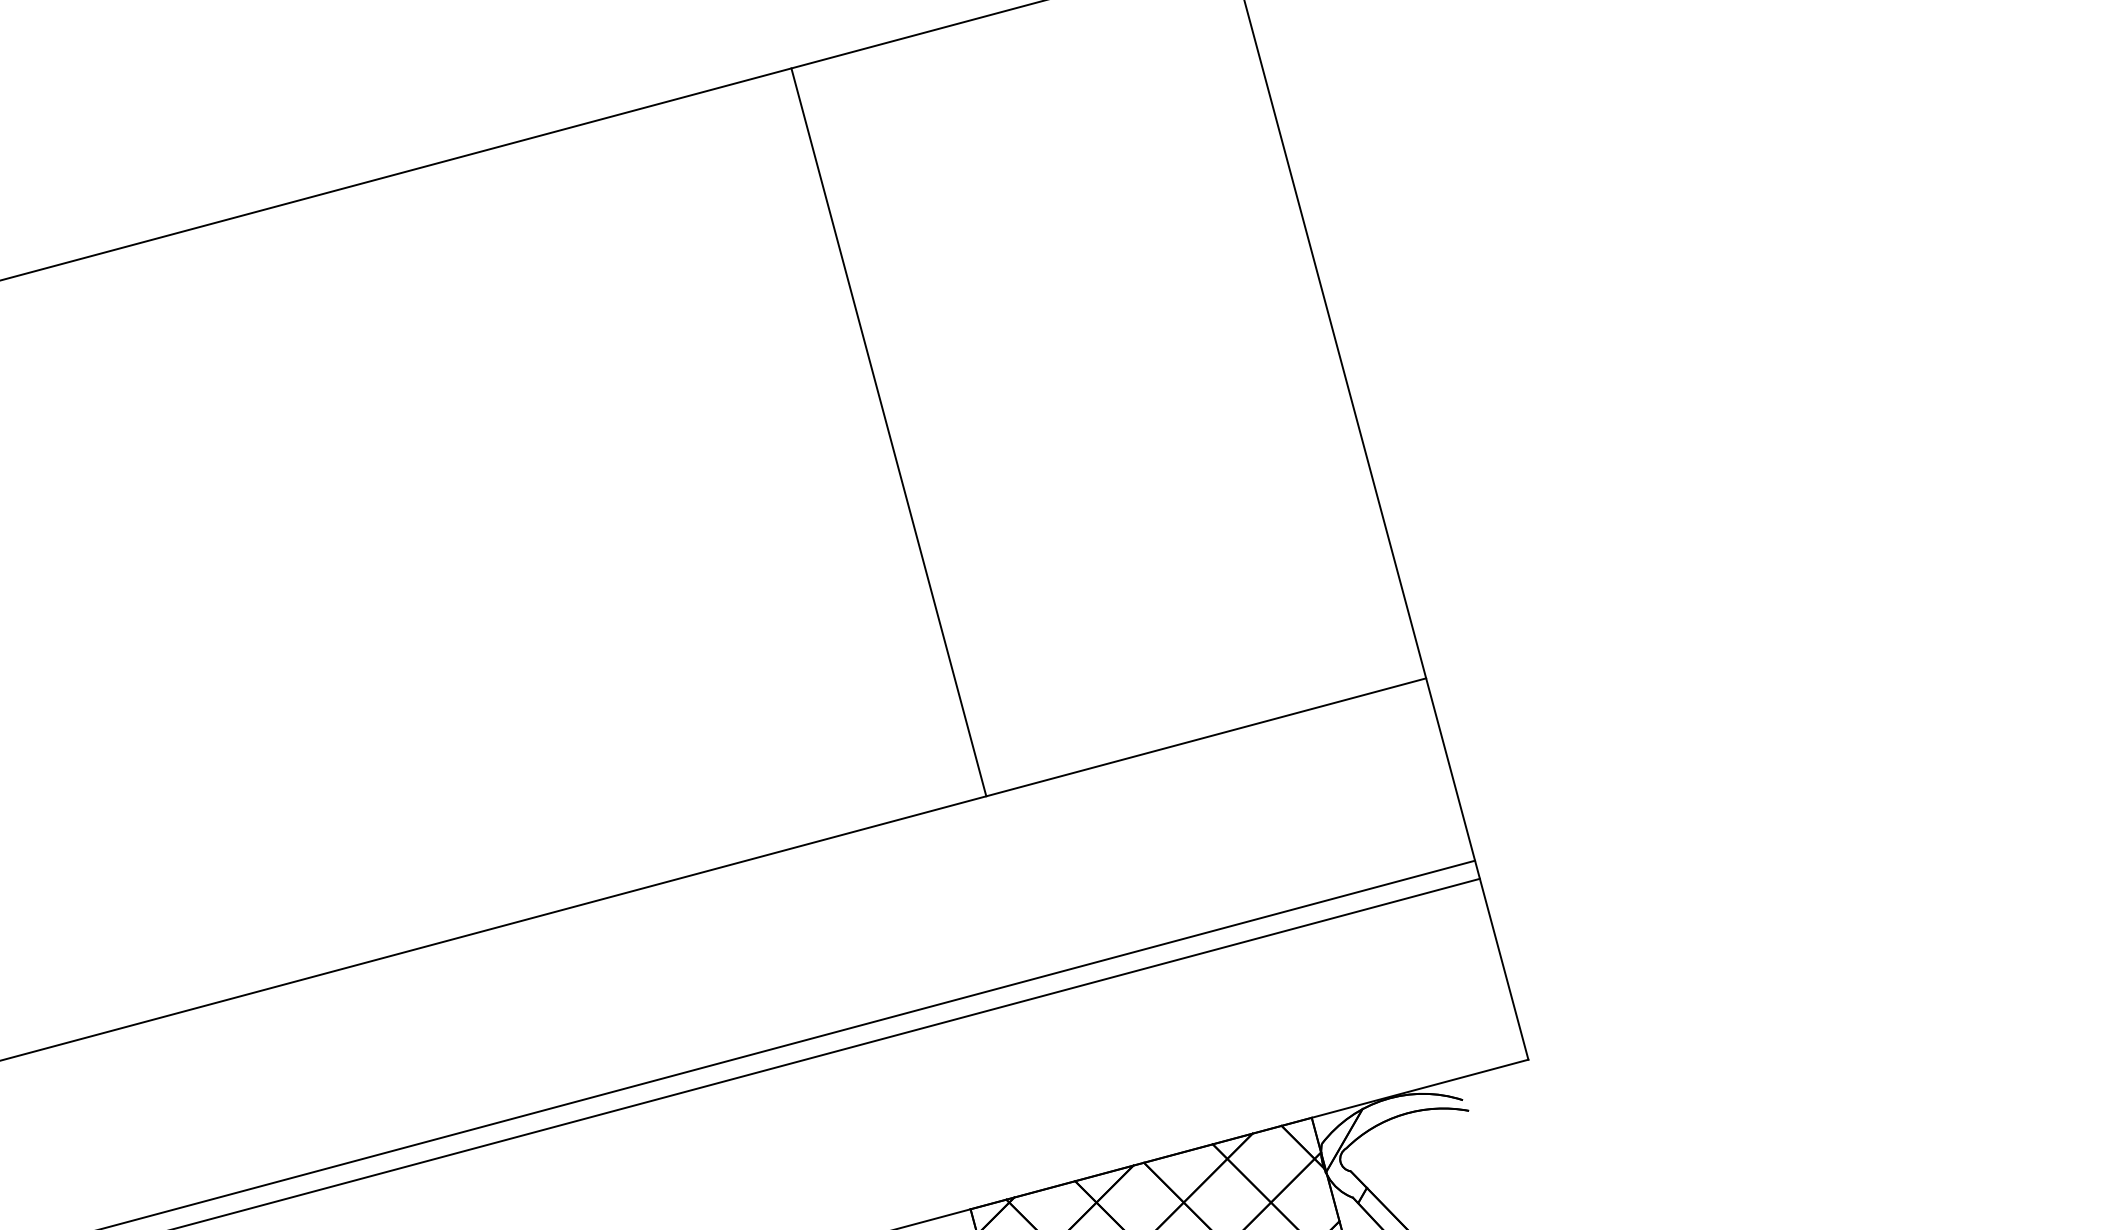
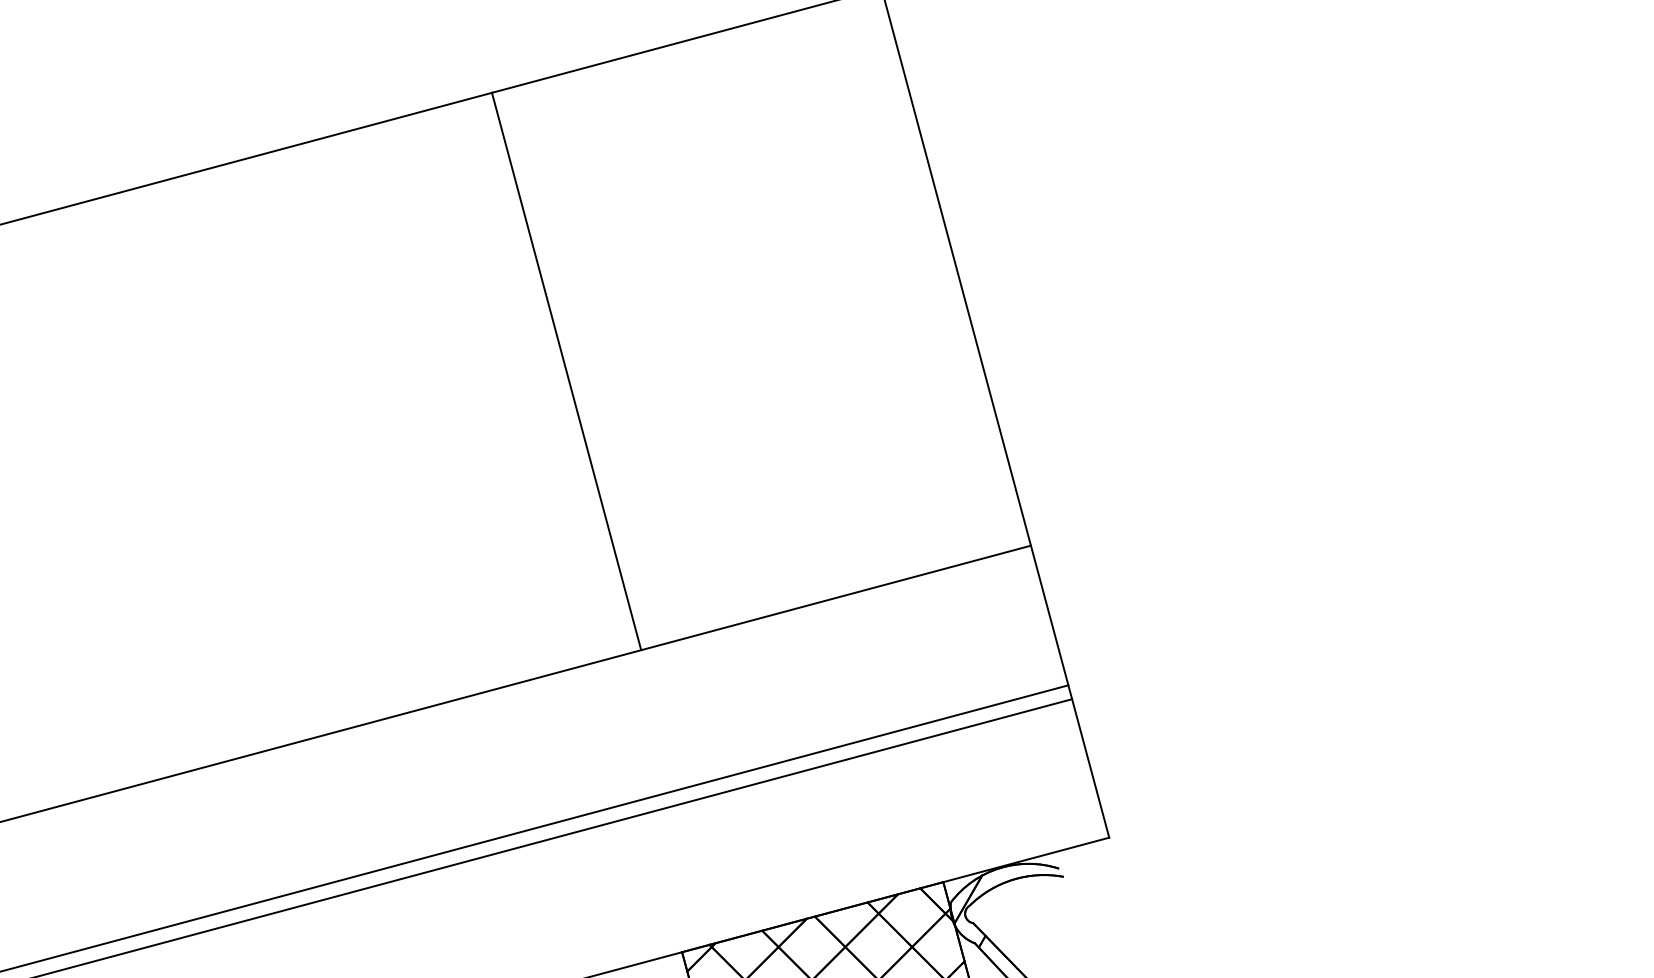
line: (888, 432) -> (566, 371), moved

